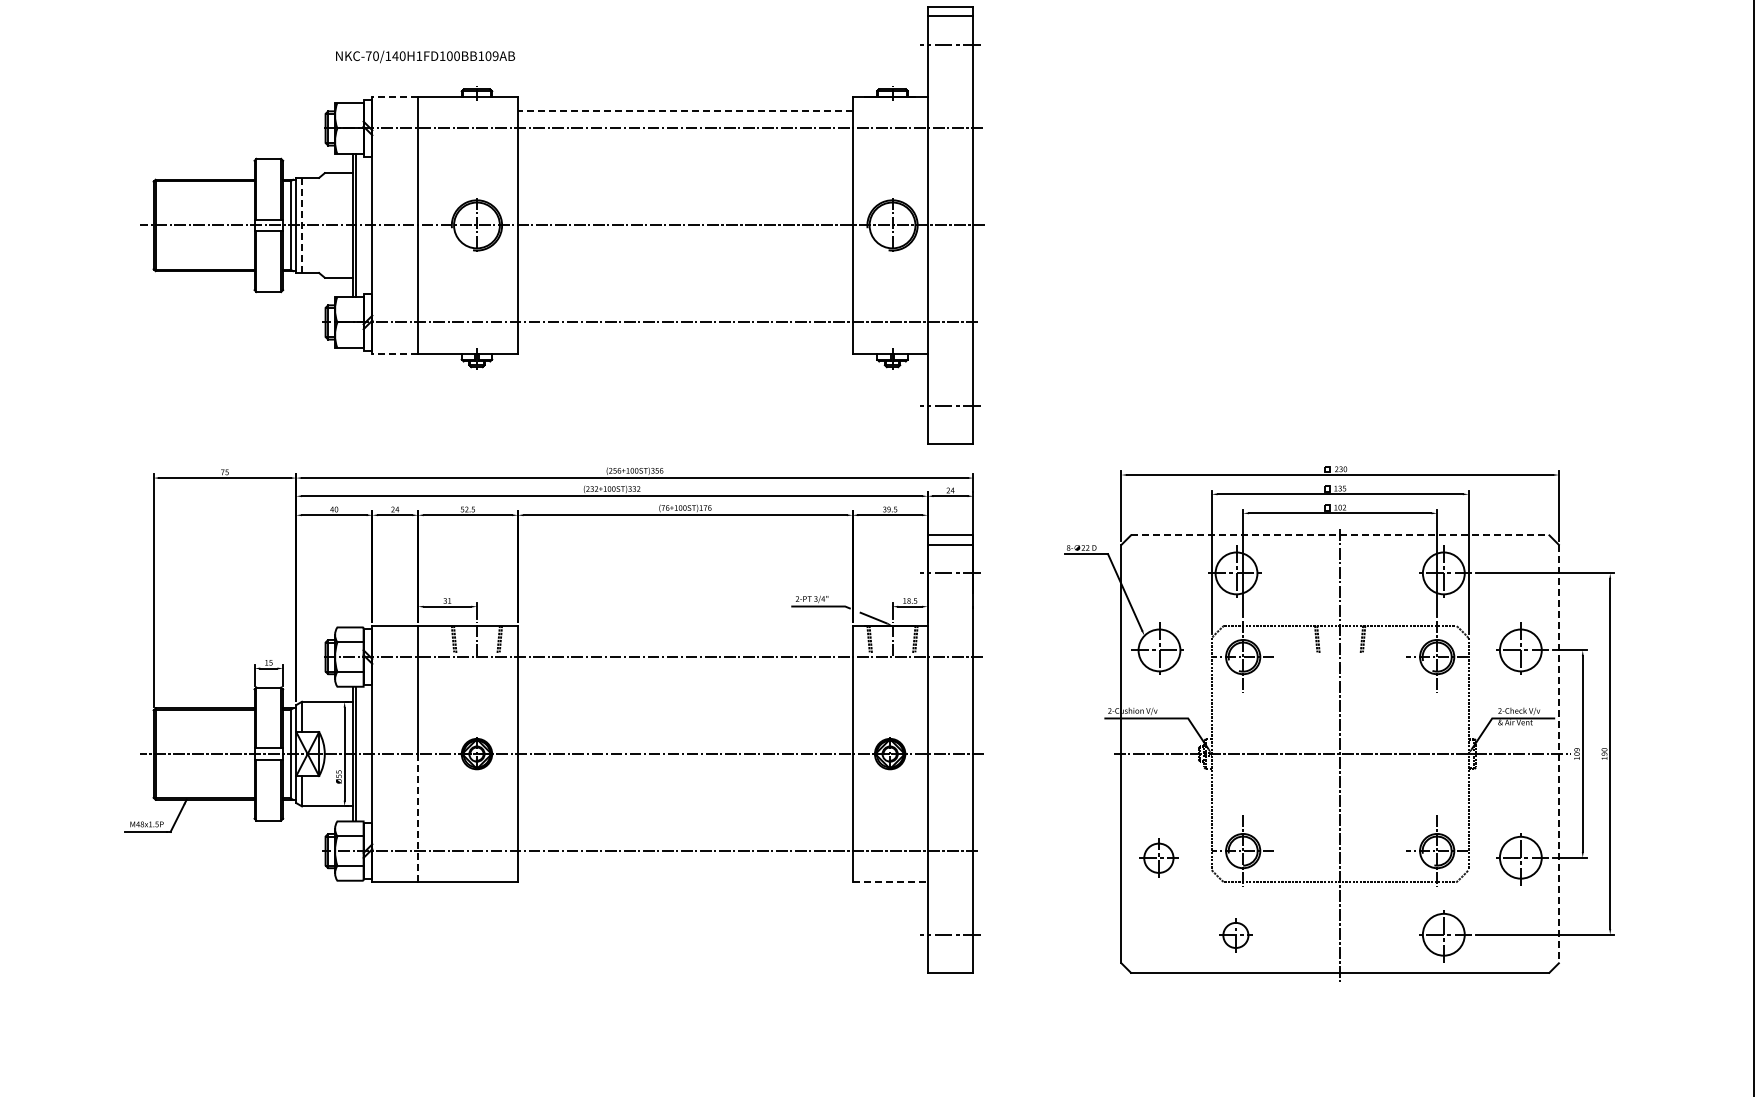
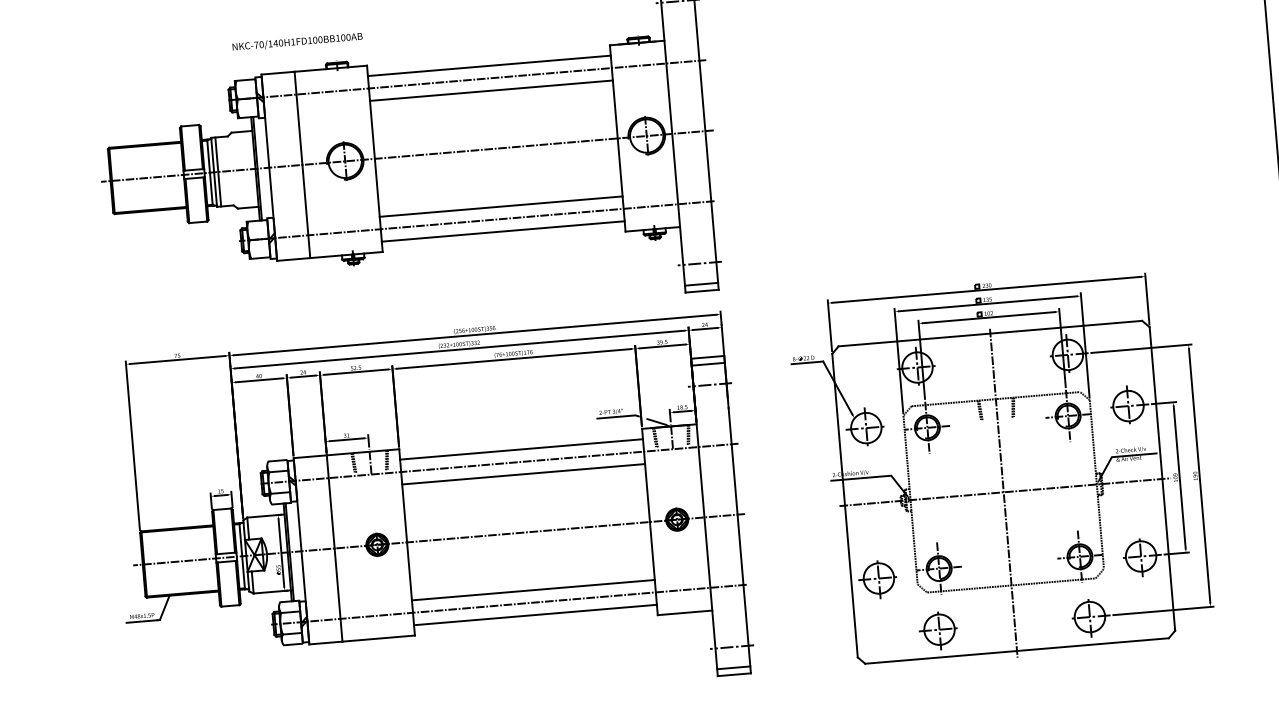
text: (495, 55) -> (348, 36), NKC-70/140H1FD100BB109AB -> NKC-70/140H1FD100BB100AB
line: (395, 97) -> (278, 73), dashed -> solid
line: (684, 111) -> (488, 66), dashed -> solid
line: (684, 145) -> (490, 90), added
line: (302, 225) -> (218, 172), dashed -> solid
line: (684, 305) -> (500, 206), added
line: (684, 339) -> (502, 231), added
line: (395, 353) -> (293, 259), dashed -> solid
line: (950, 434) -> (701, 284), added
line: (1340, 535) -> (990, 333), dashed -> solid
line: (684, 639) -> (521, 449), added
line: (684, 674) -> (523, 474), added
line: (1558, 754) -> (1162, 479), dashed -> solid
line: (418, 817) -> (338, 594), dashed -> solid
line: (684, 833) -> (532, 589), added
part: (1157, 859) -> (877, 579), size x1.43
line: (684, 868) -> (534, 615), added
line: (890, 882) -> (685, 612), dashed -> solid
part: (1234, 936) -> (938, 631), size x1.67
line: (950, 963) -> (733, 667), added

